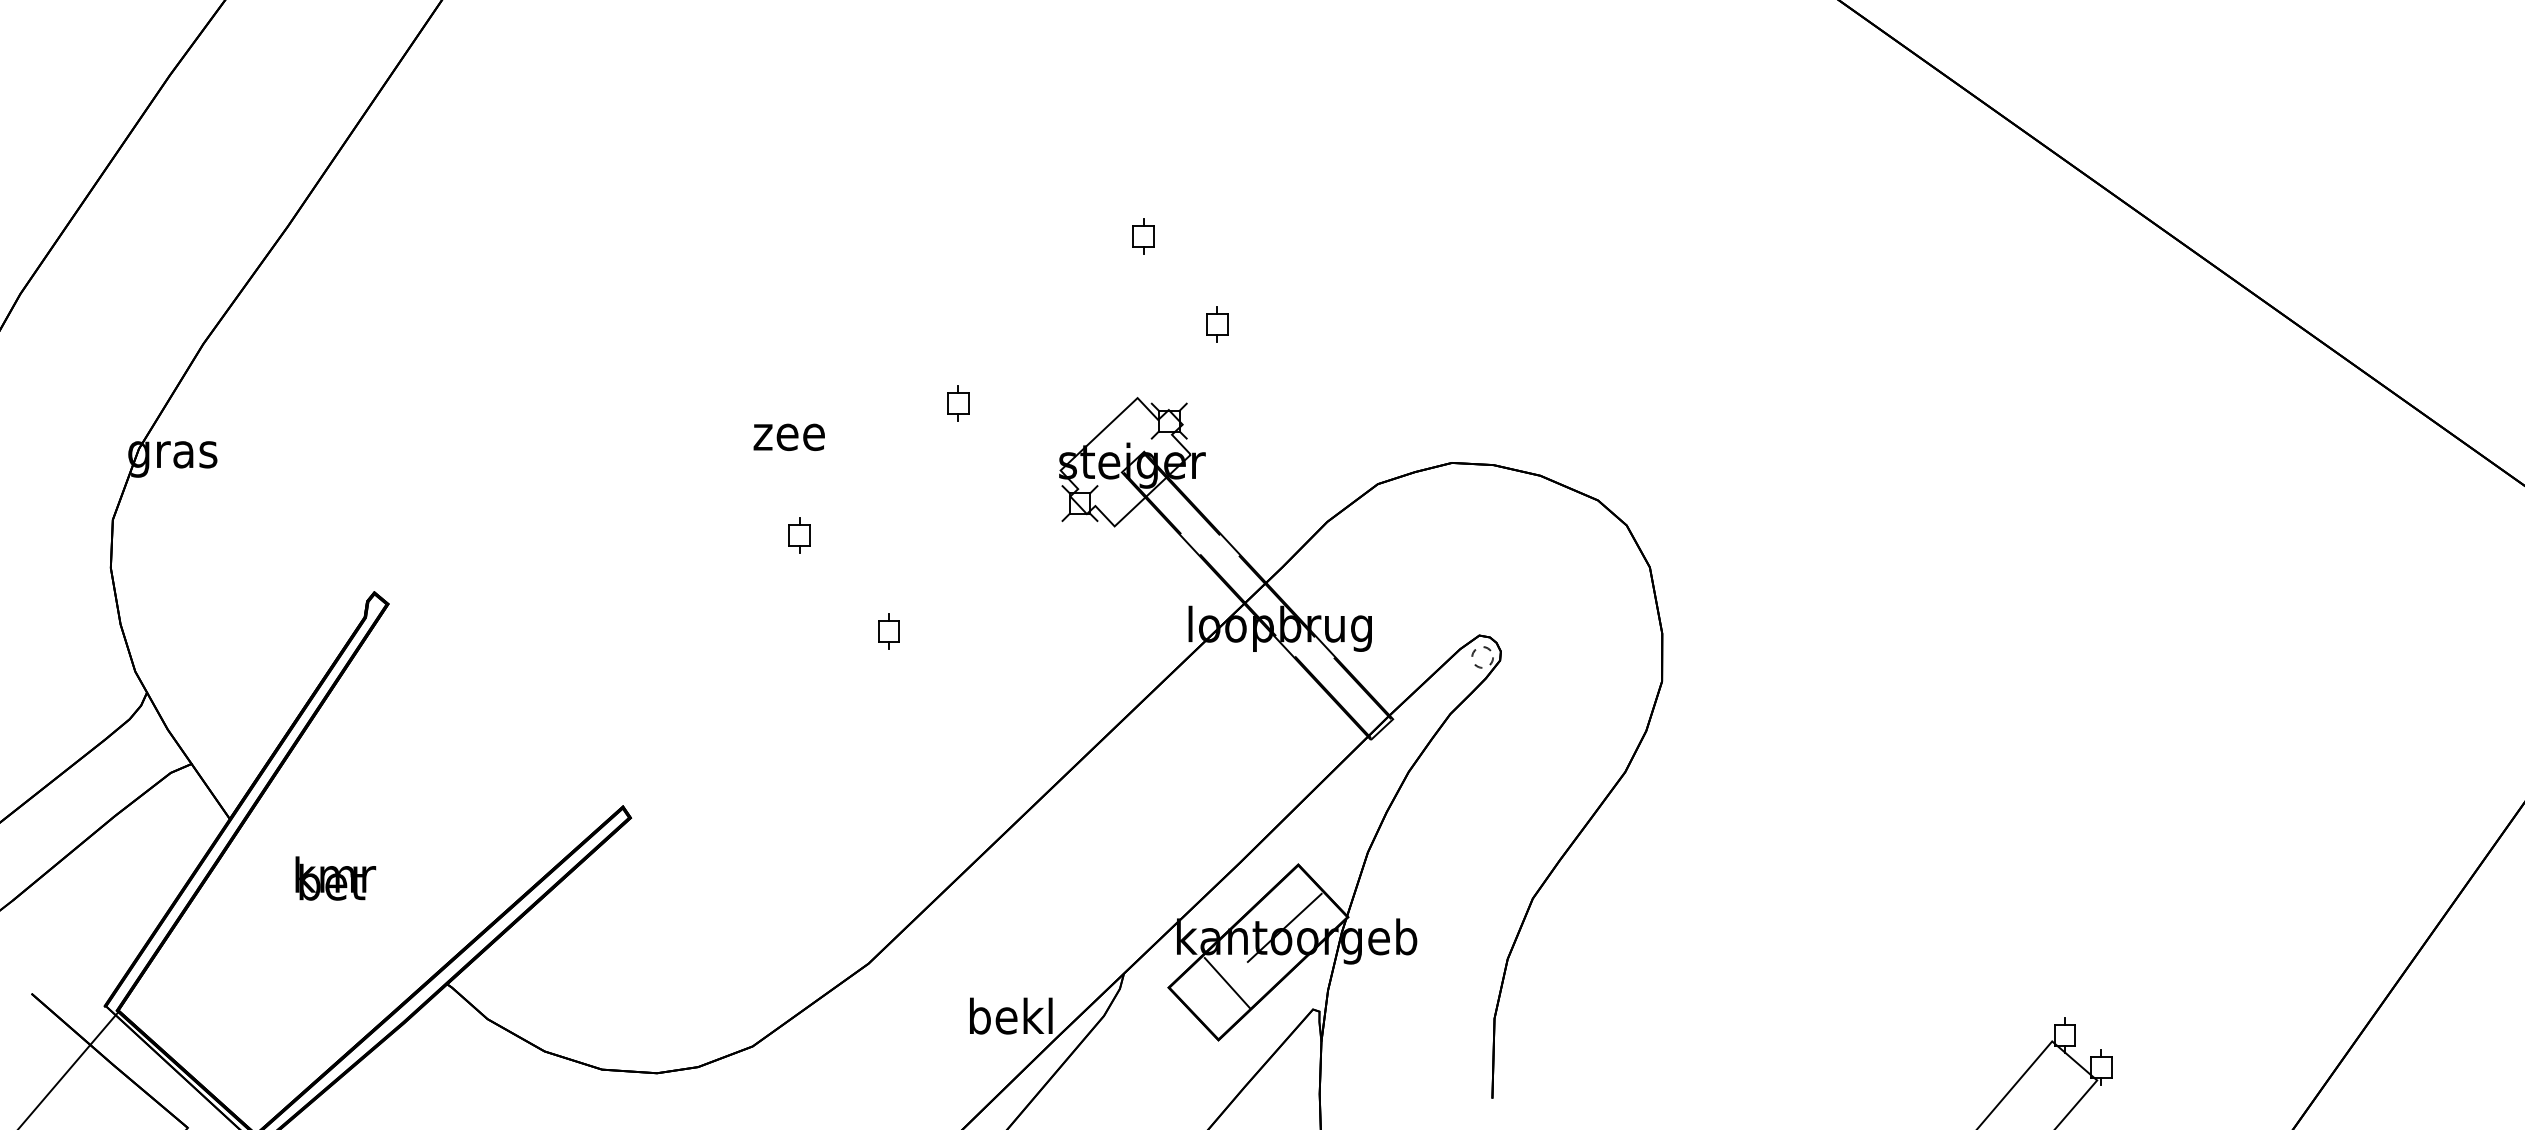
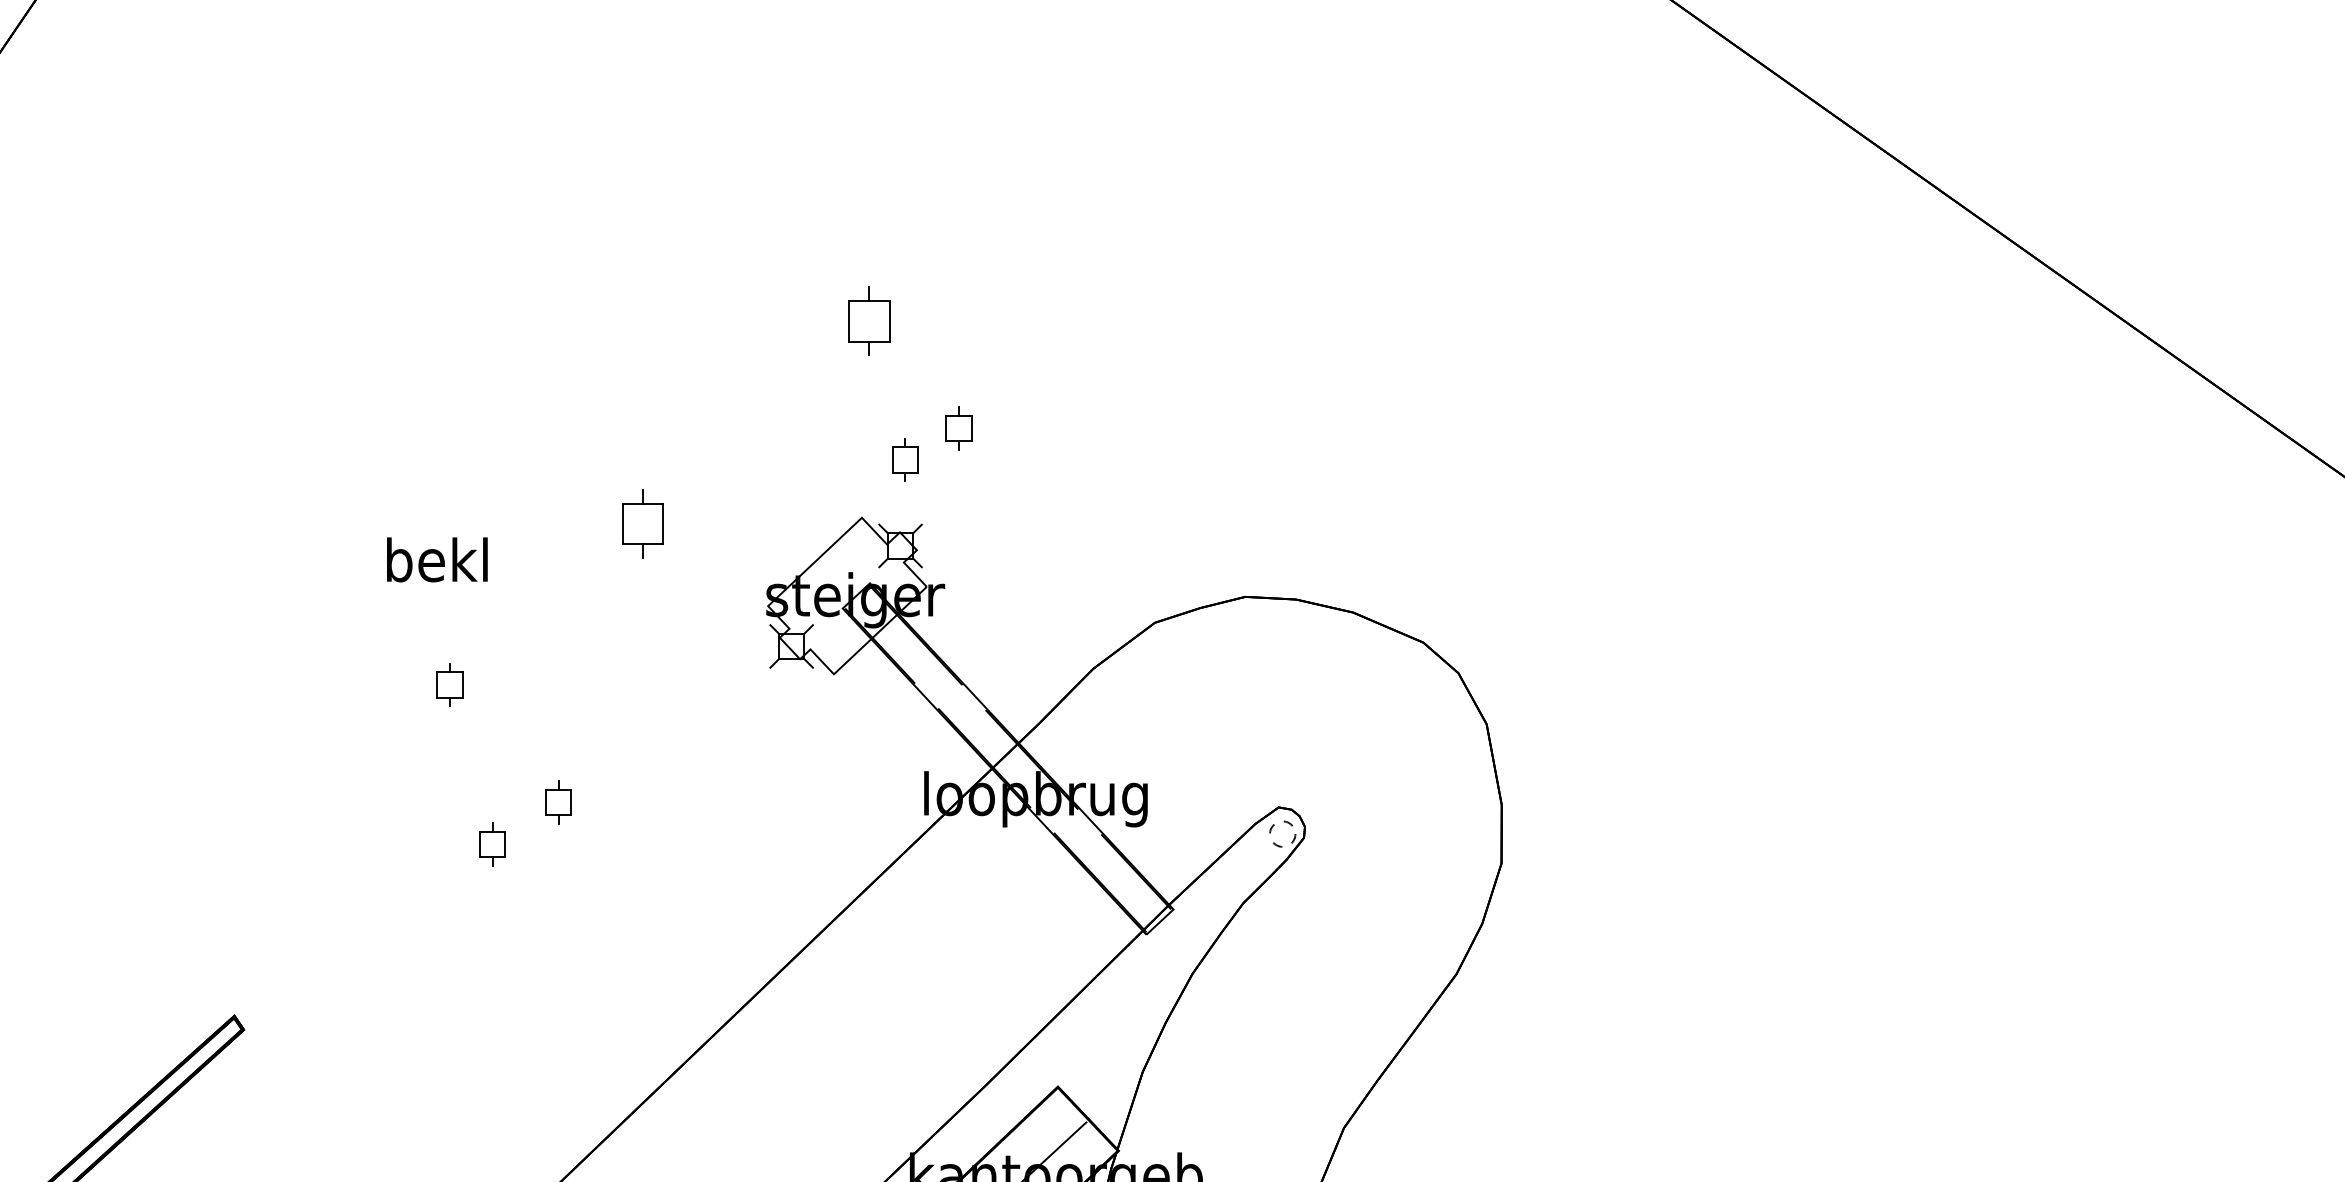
part: (1143, 236) -> (869, 320), size x1.6
part: (1173, 350) -> (905, 459), added
part: (958, 403) -> (643, 524), size x1.6
text: (789, 432) -> (437, 559), zee -> bekl
part: (834, 666) -> (492, 845), added

